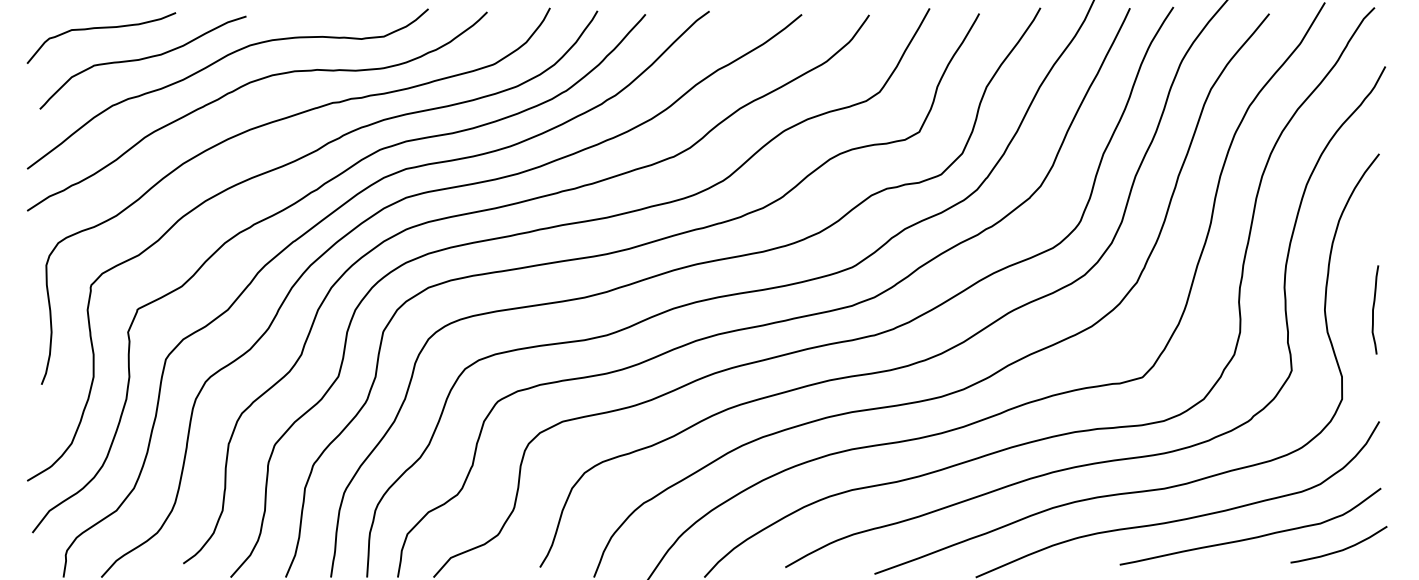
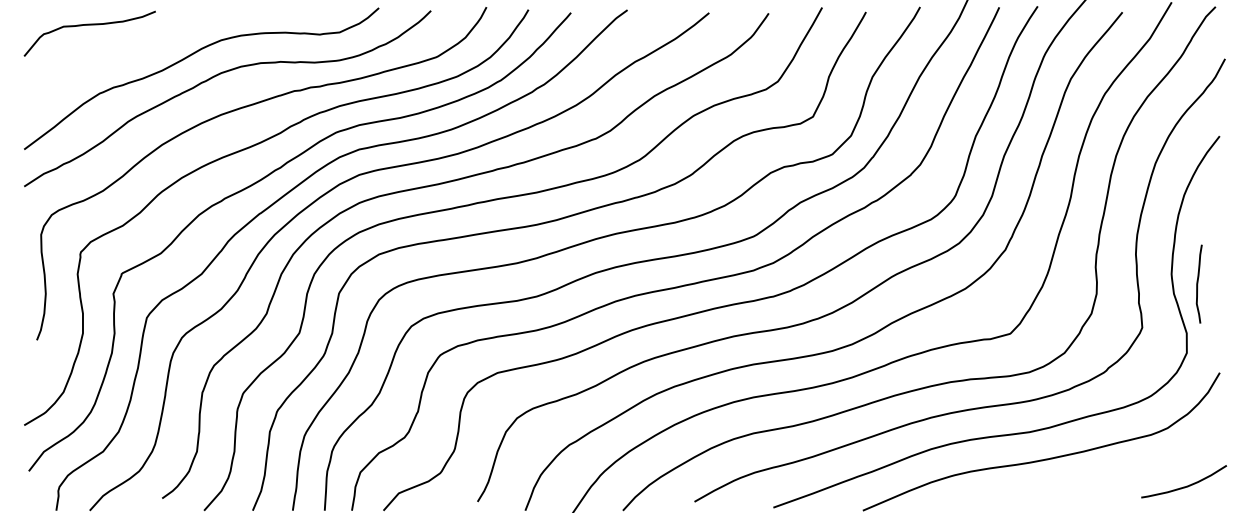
curve: (142, 60) -> (126, 53), removed
curve: (1374, 309) -> (1198, 283), moved
curve: (1253, 536) -> (1108, 474), removed

